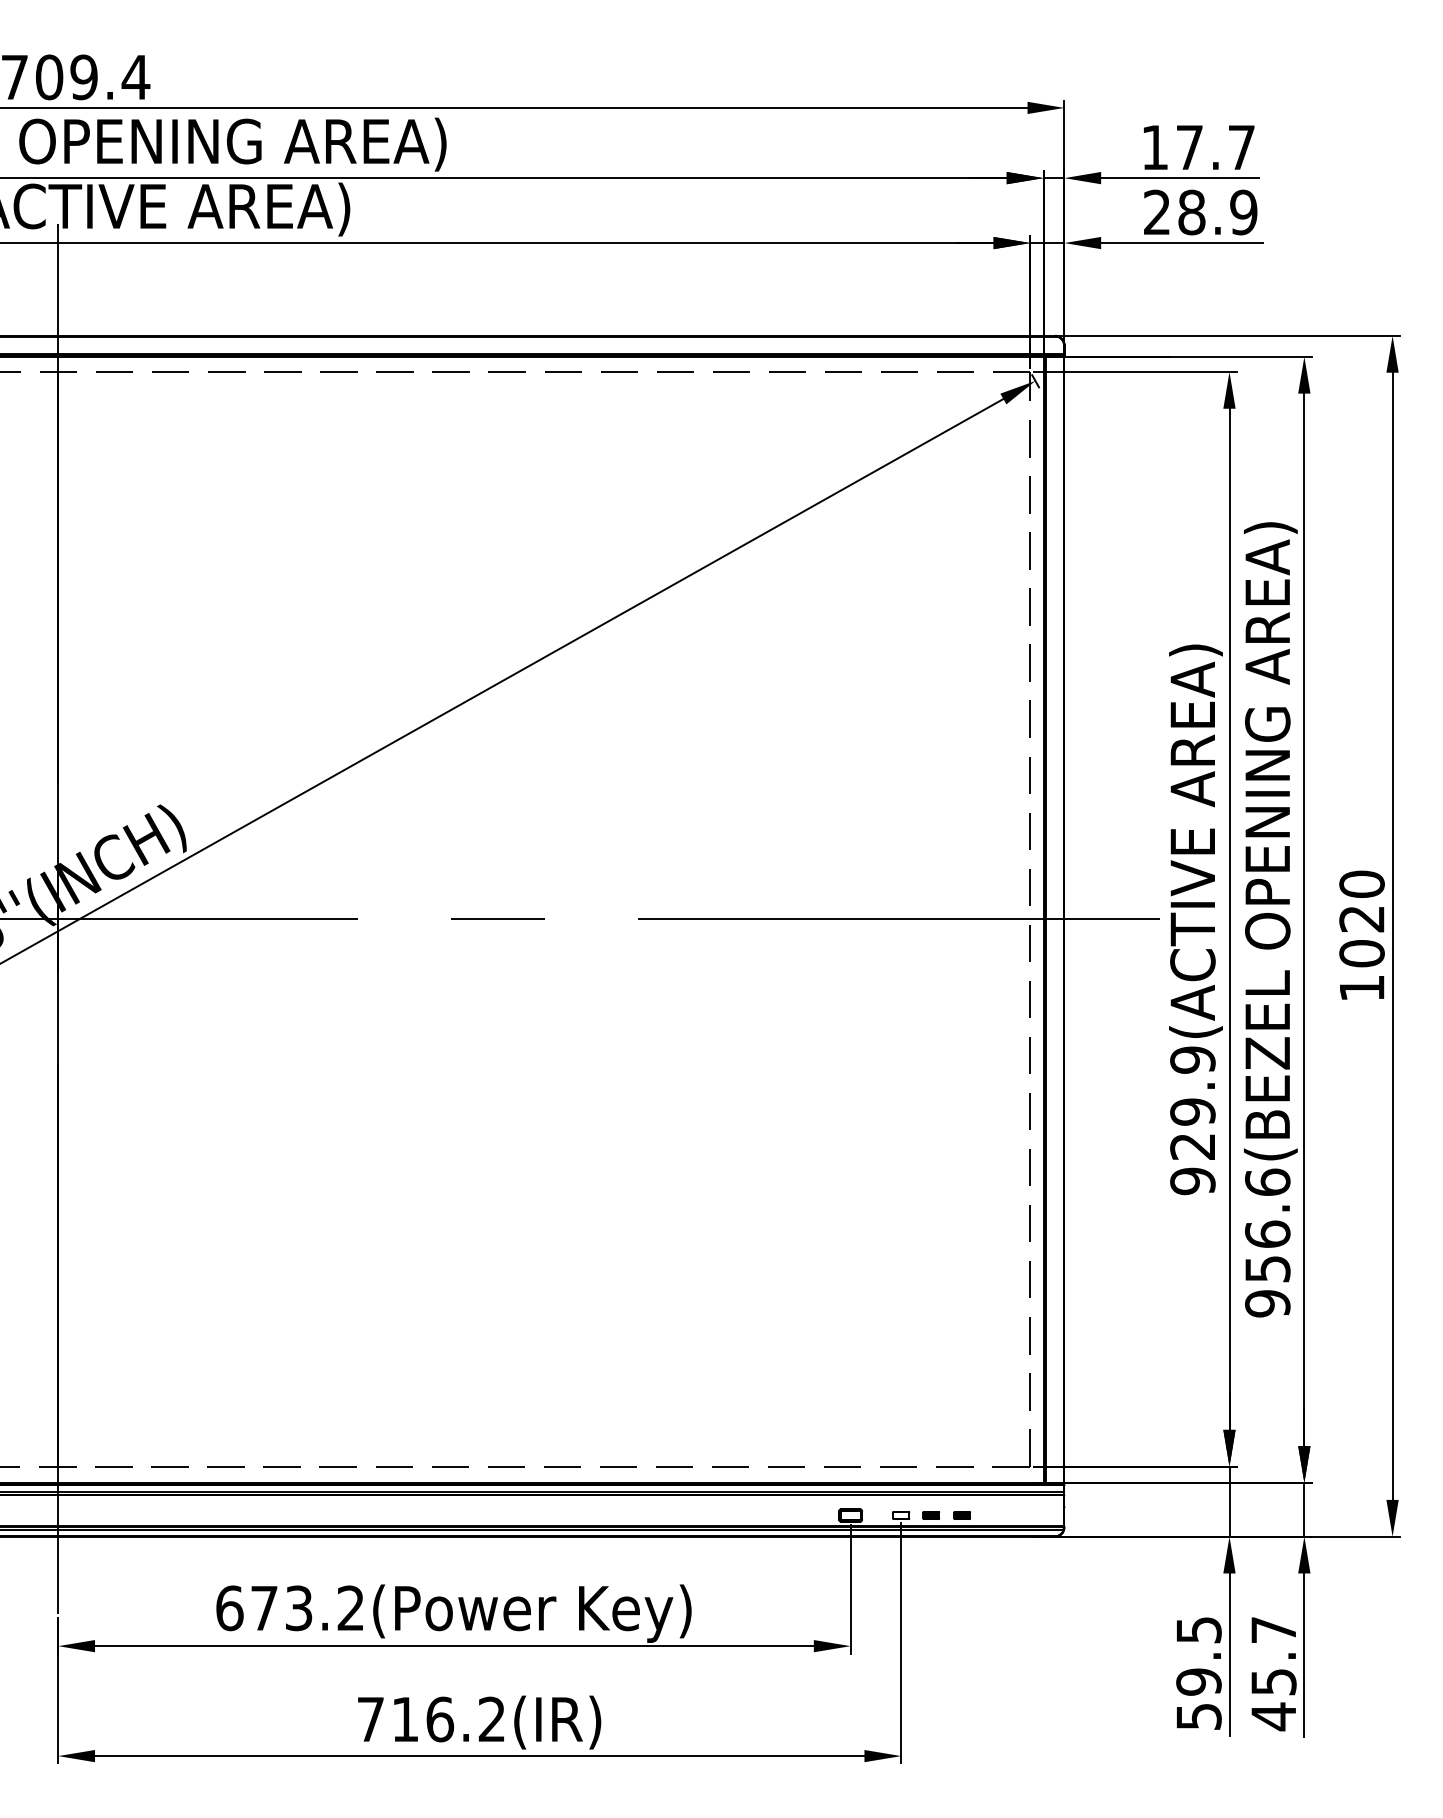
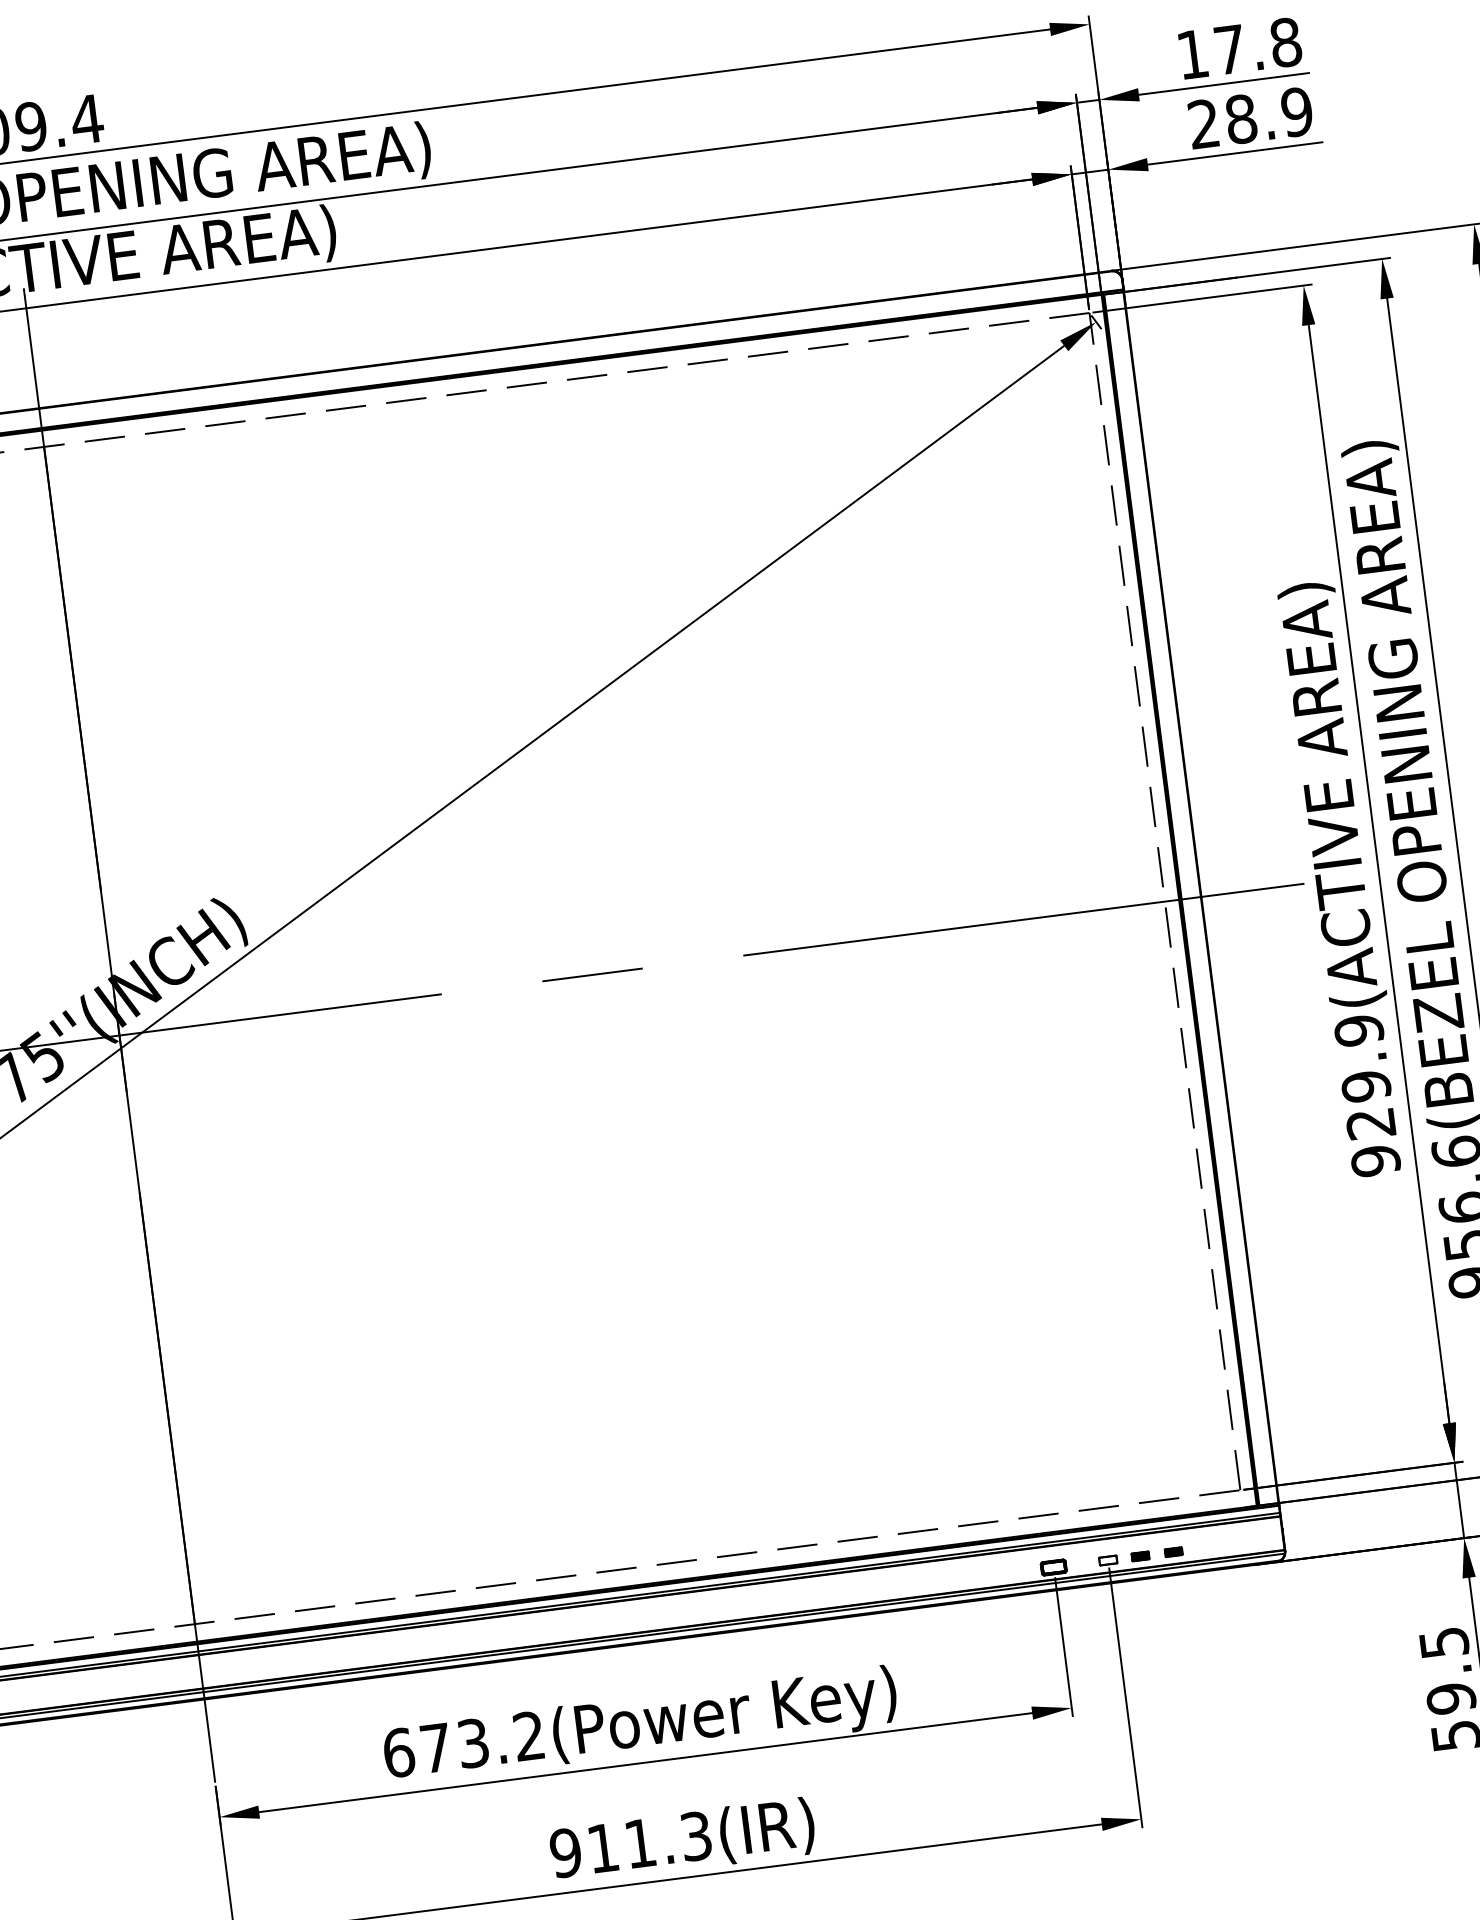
text: (1241, 147) -> (1285, 42), 17.7 -> 17.8
text: (431, 1719) -> (631, 1844), 716.2(IR) -> 911.3(IR)

